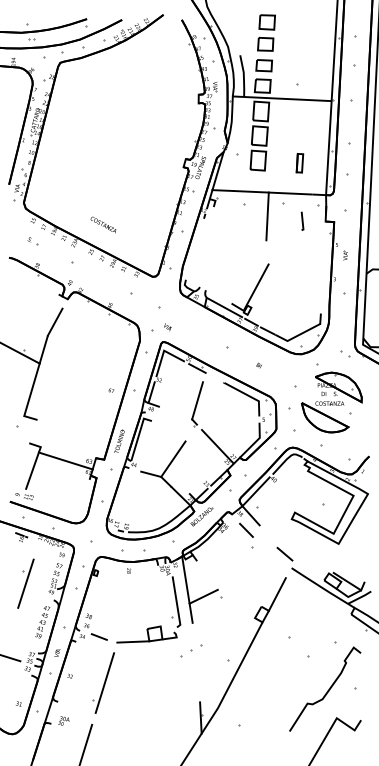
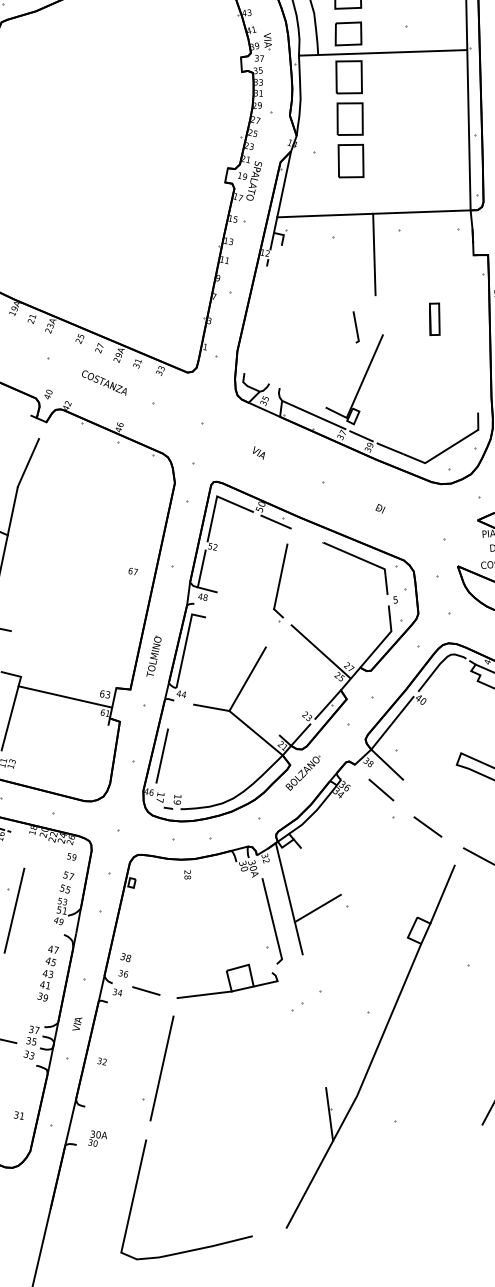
part: (299, 163) -> (434, 319), moved
line: (302, 220) -> (356, 326), moved
part: (103, 224) -> (104, 382), moved
part: (167, 327) -> (258, 453), moved
line: (119, 499) -> (161, 754), added
line: (284, 553) -> (426, 825), moved
part: (187, 653) -> (298, 1006), size x0.62

